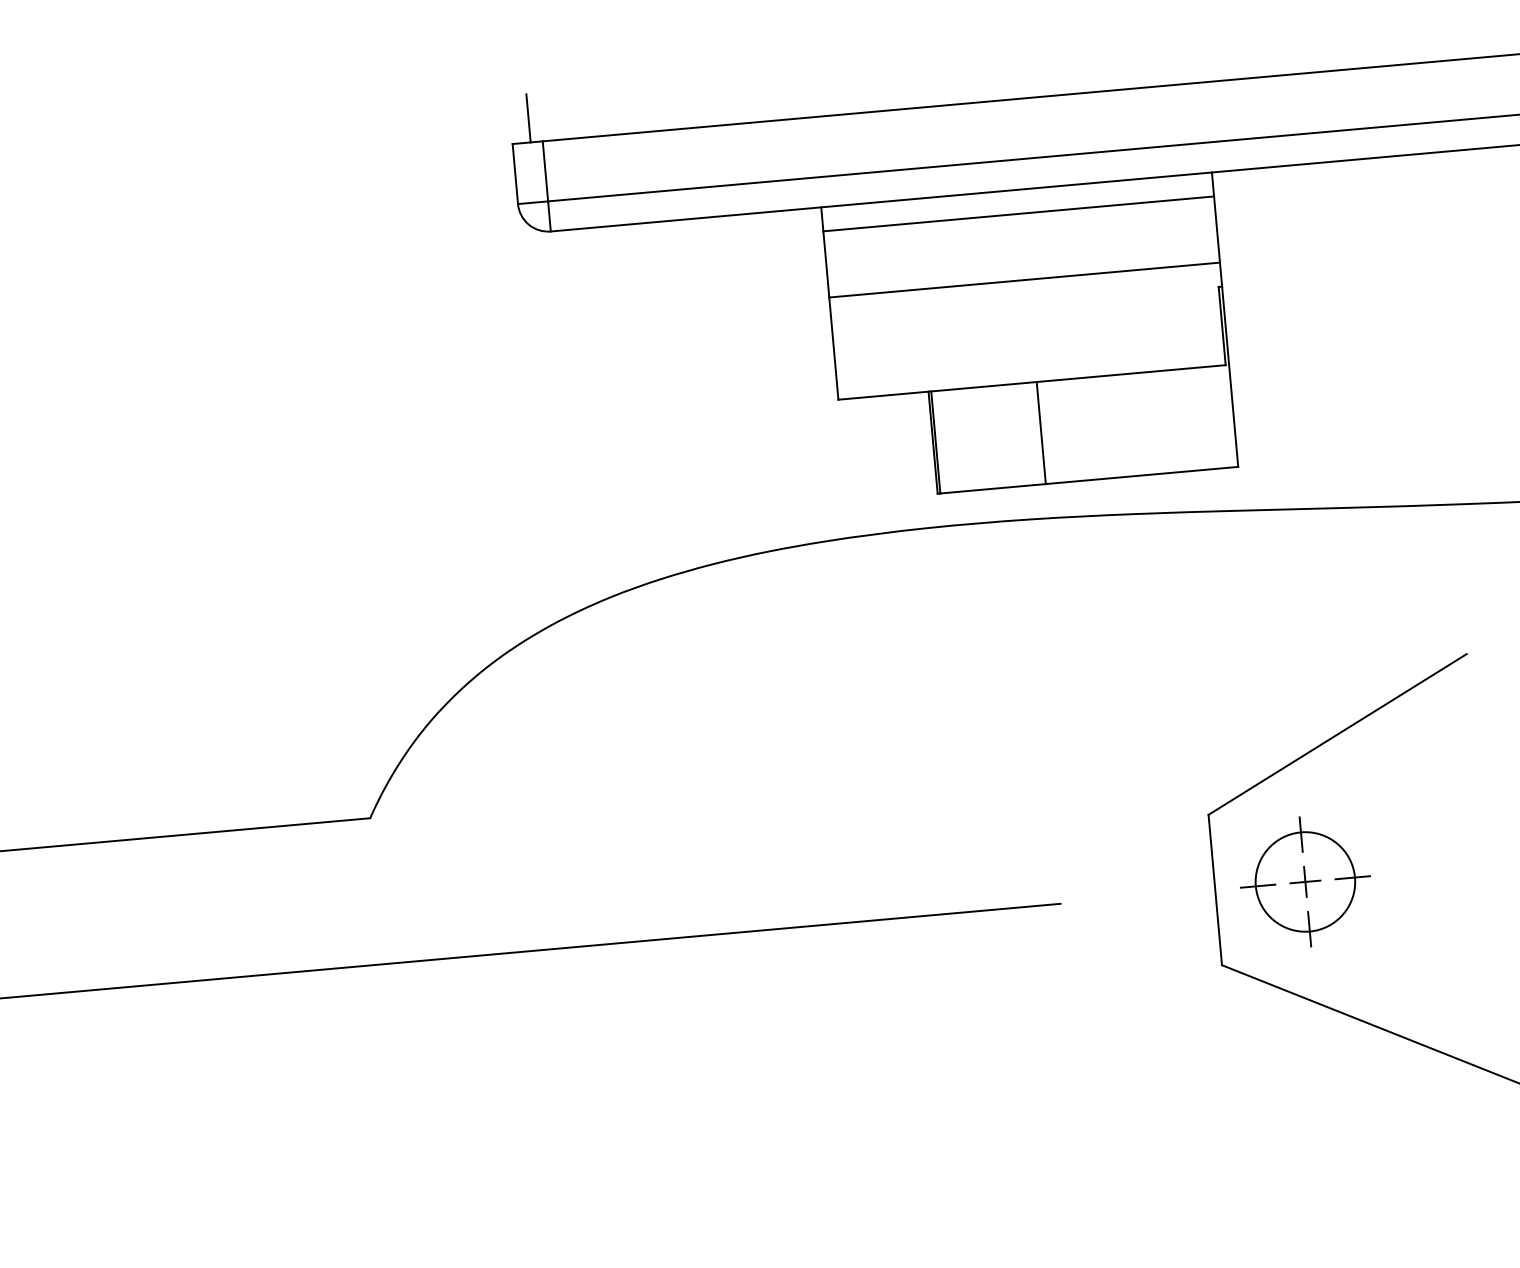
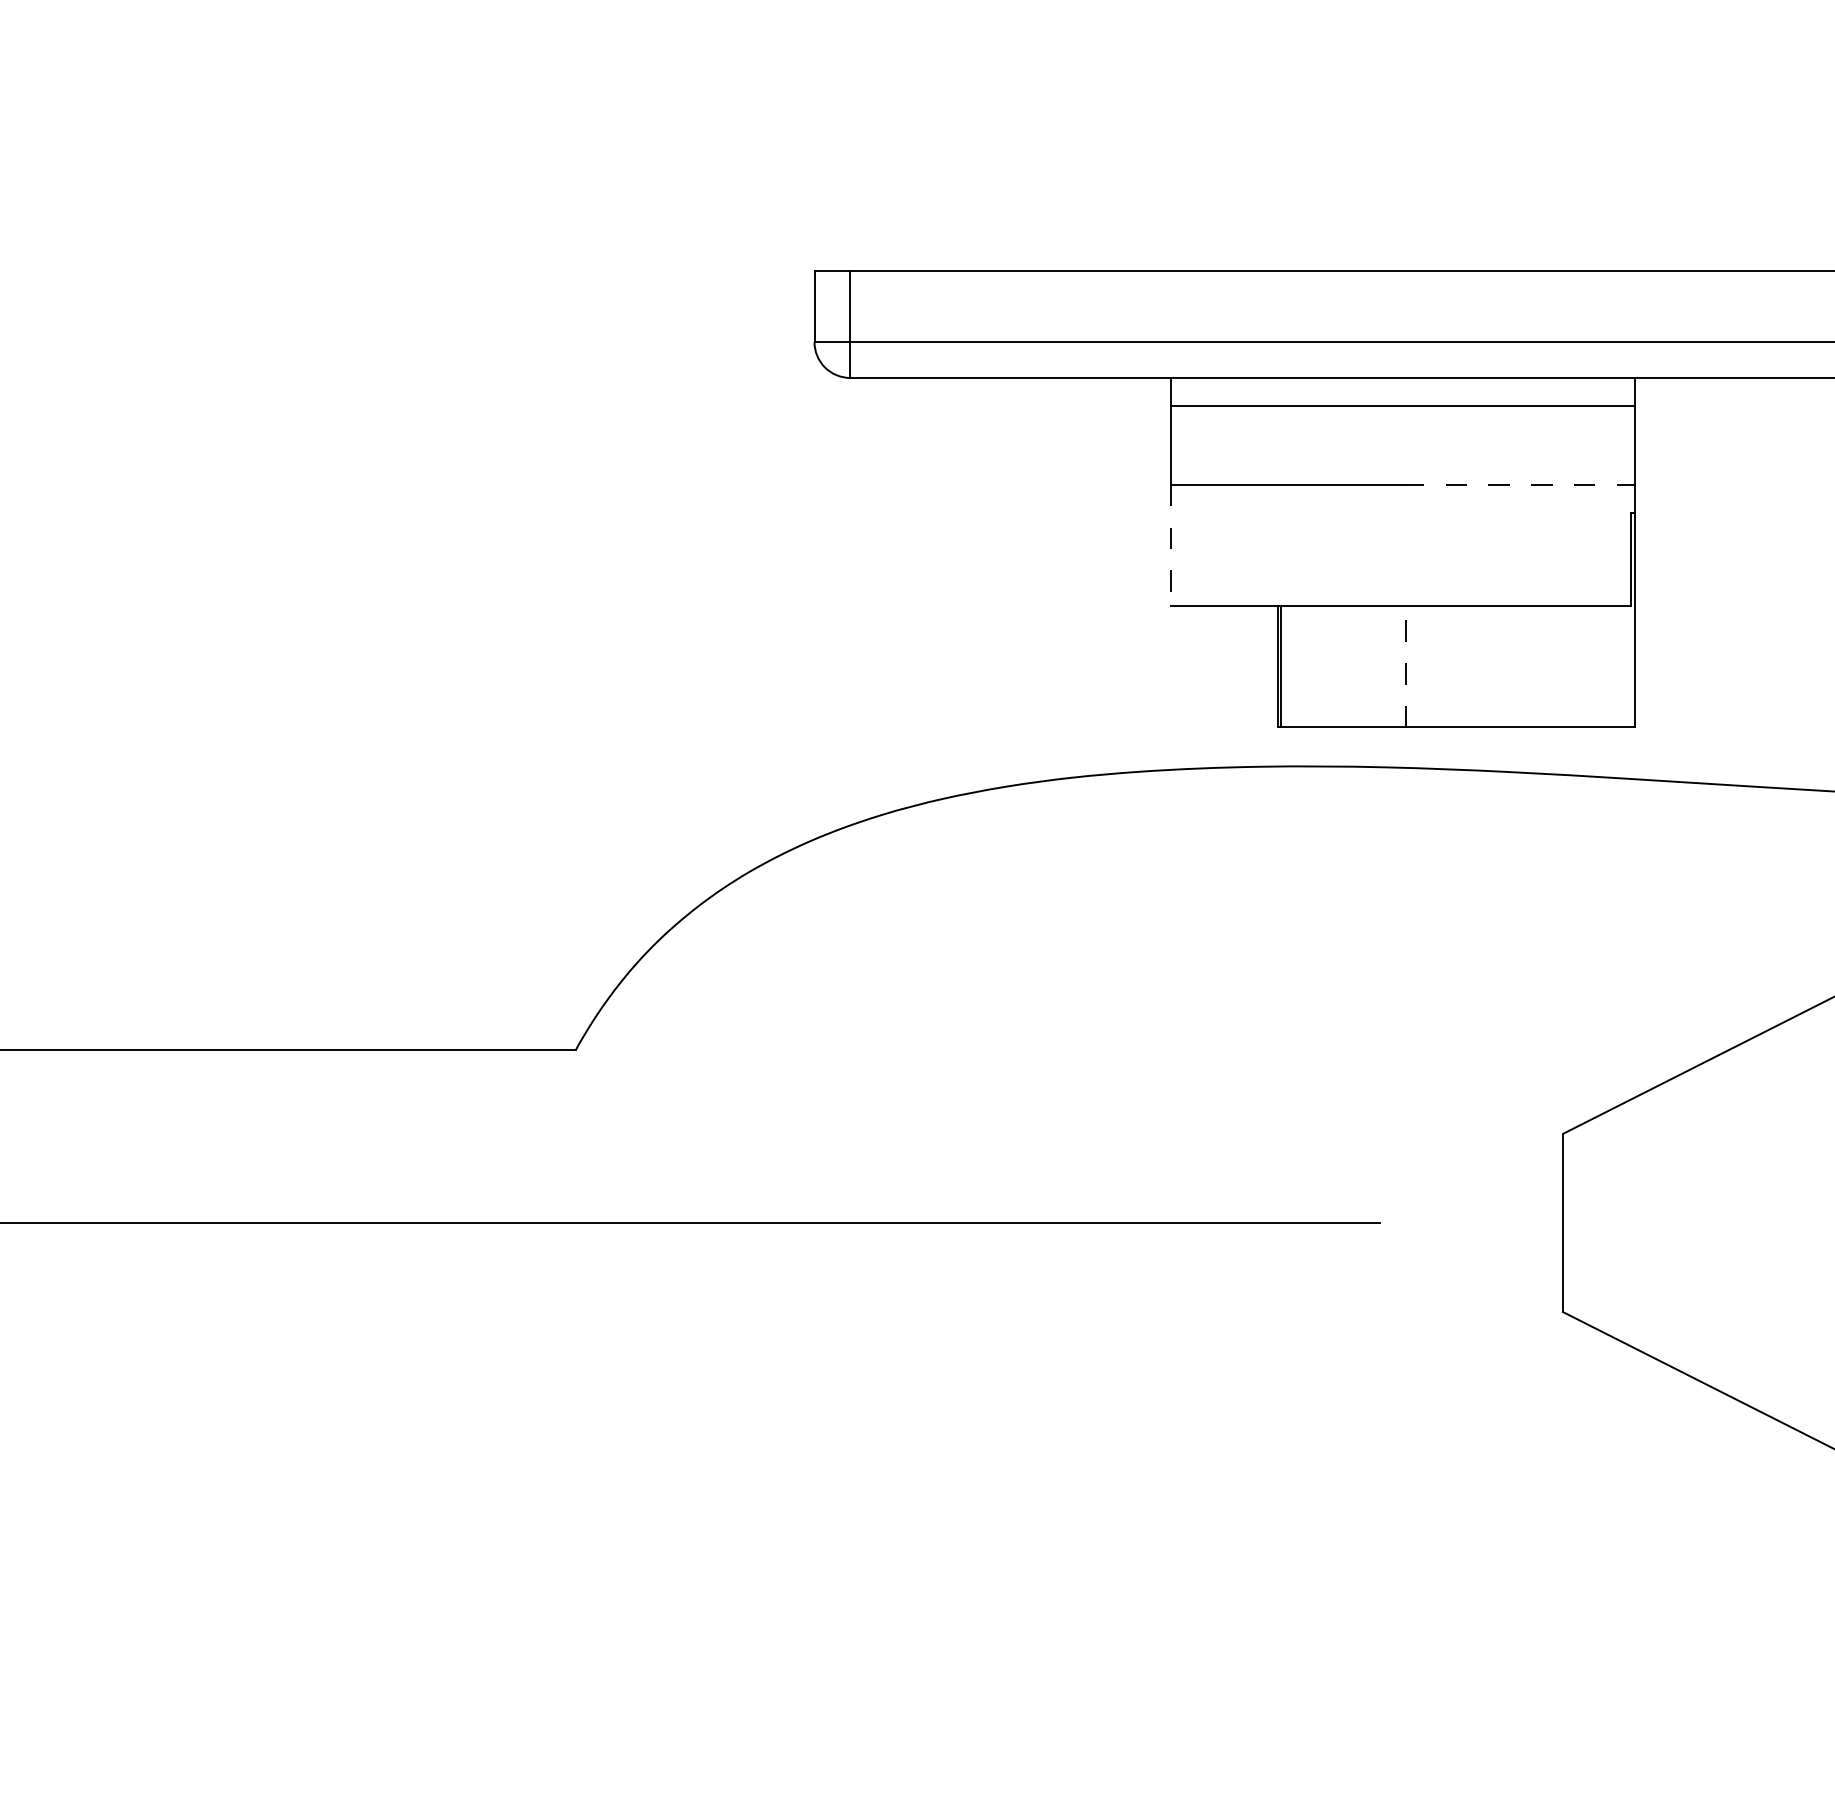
line: (528, 117) -> (835, 241), removed
line: (1122, 271) -> (1518, 484), solid -> dashed
line: (834, 348) -> (1171, 545), solid -> dashed
line: (1041, 432) -> (1406, 666), solid -> dashed
part: (1305, 881) -> (1670, 1222), removed

